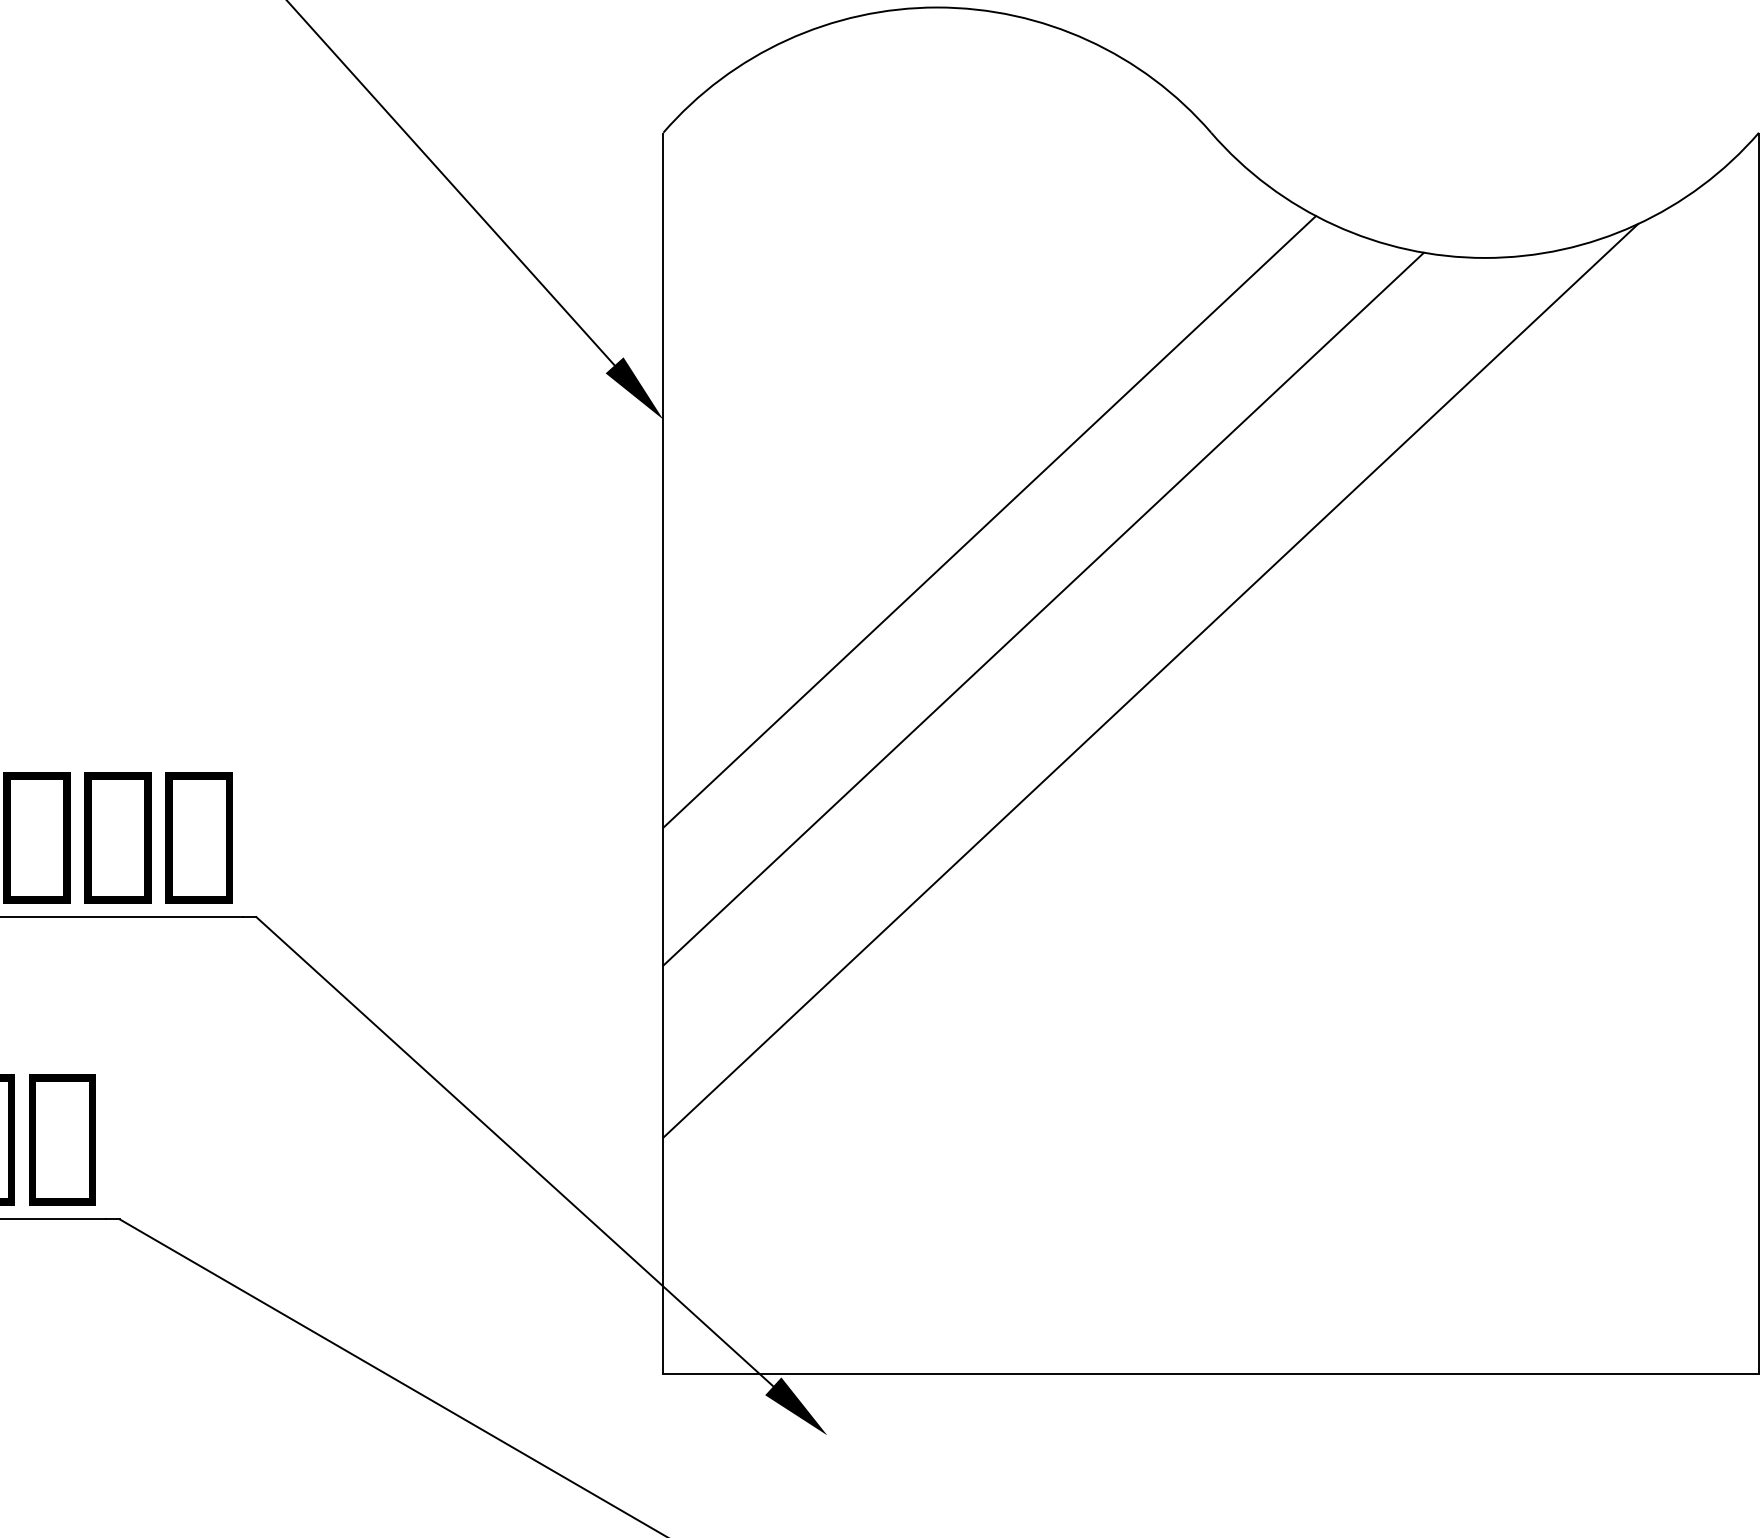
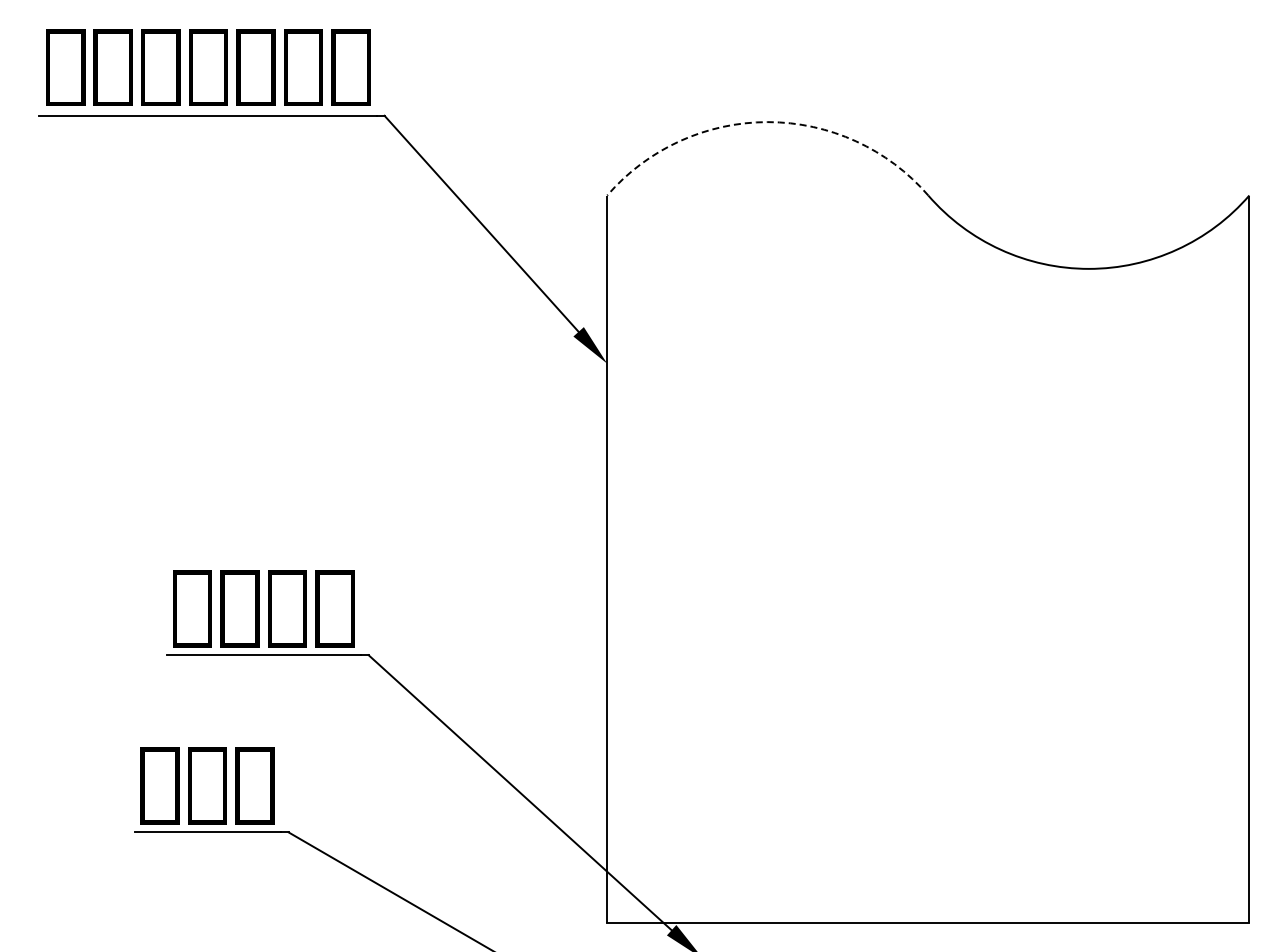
arc: (936, 8) -> (767, 122), solid -> dashed
line: (989, 521) -> (798, 423), removed
line: (1042, 608) -> (829, 474), removed
line: (1150, 680) -> (892, 516), removed

